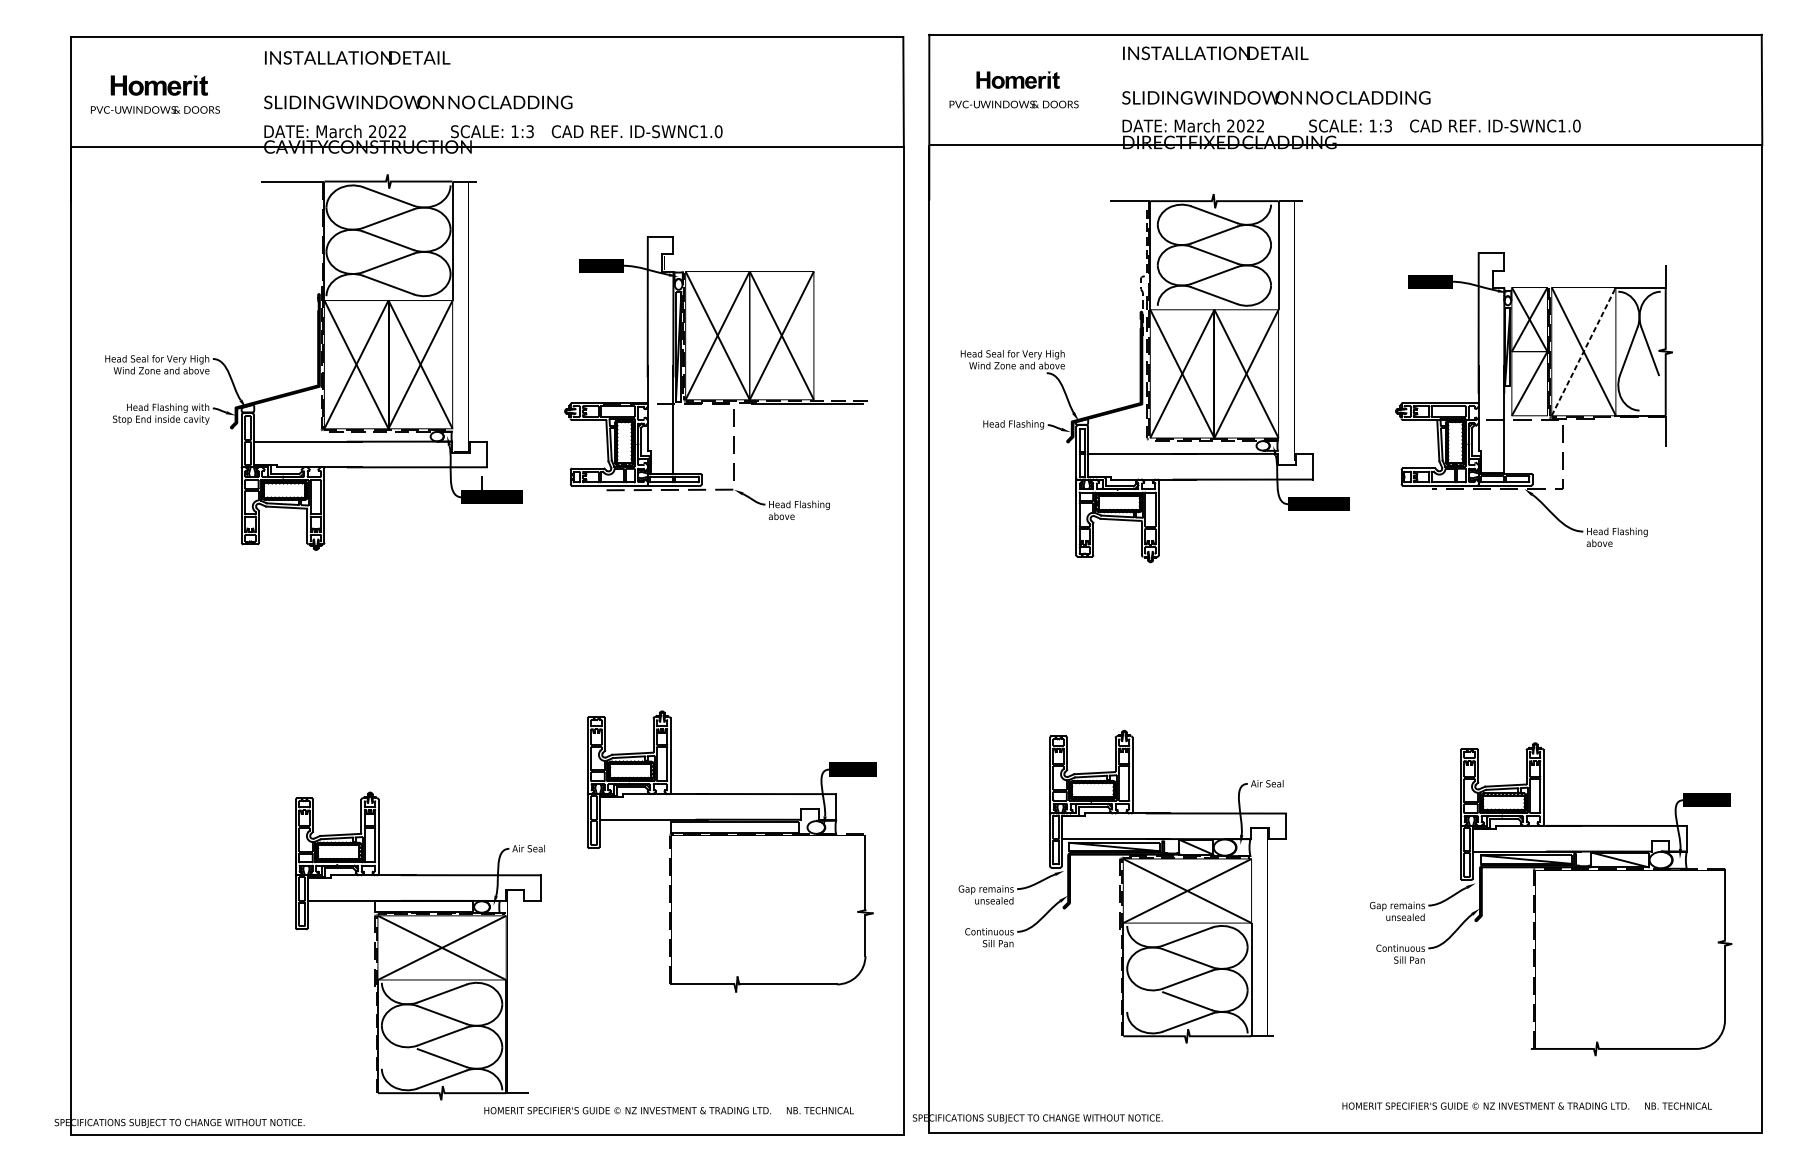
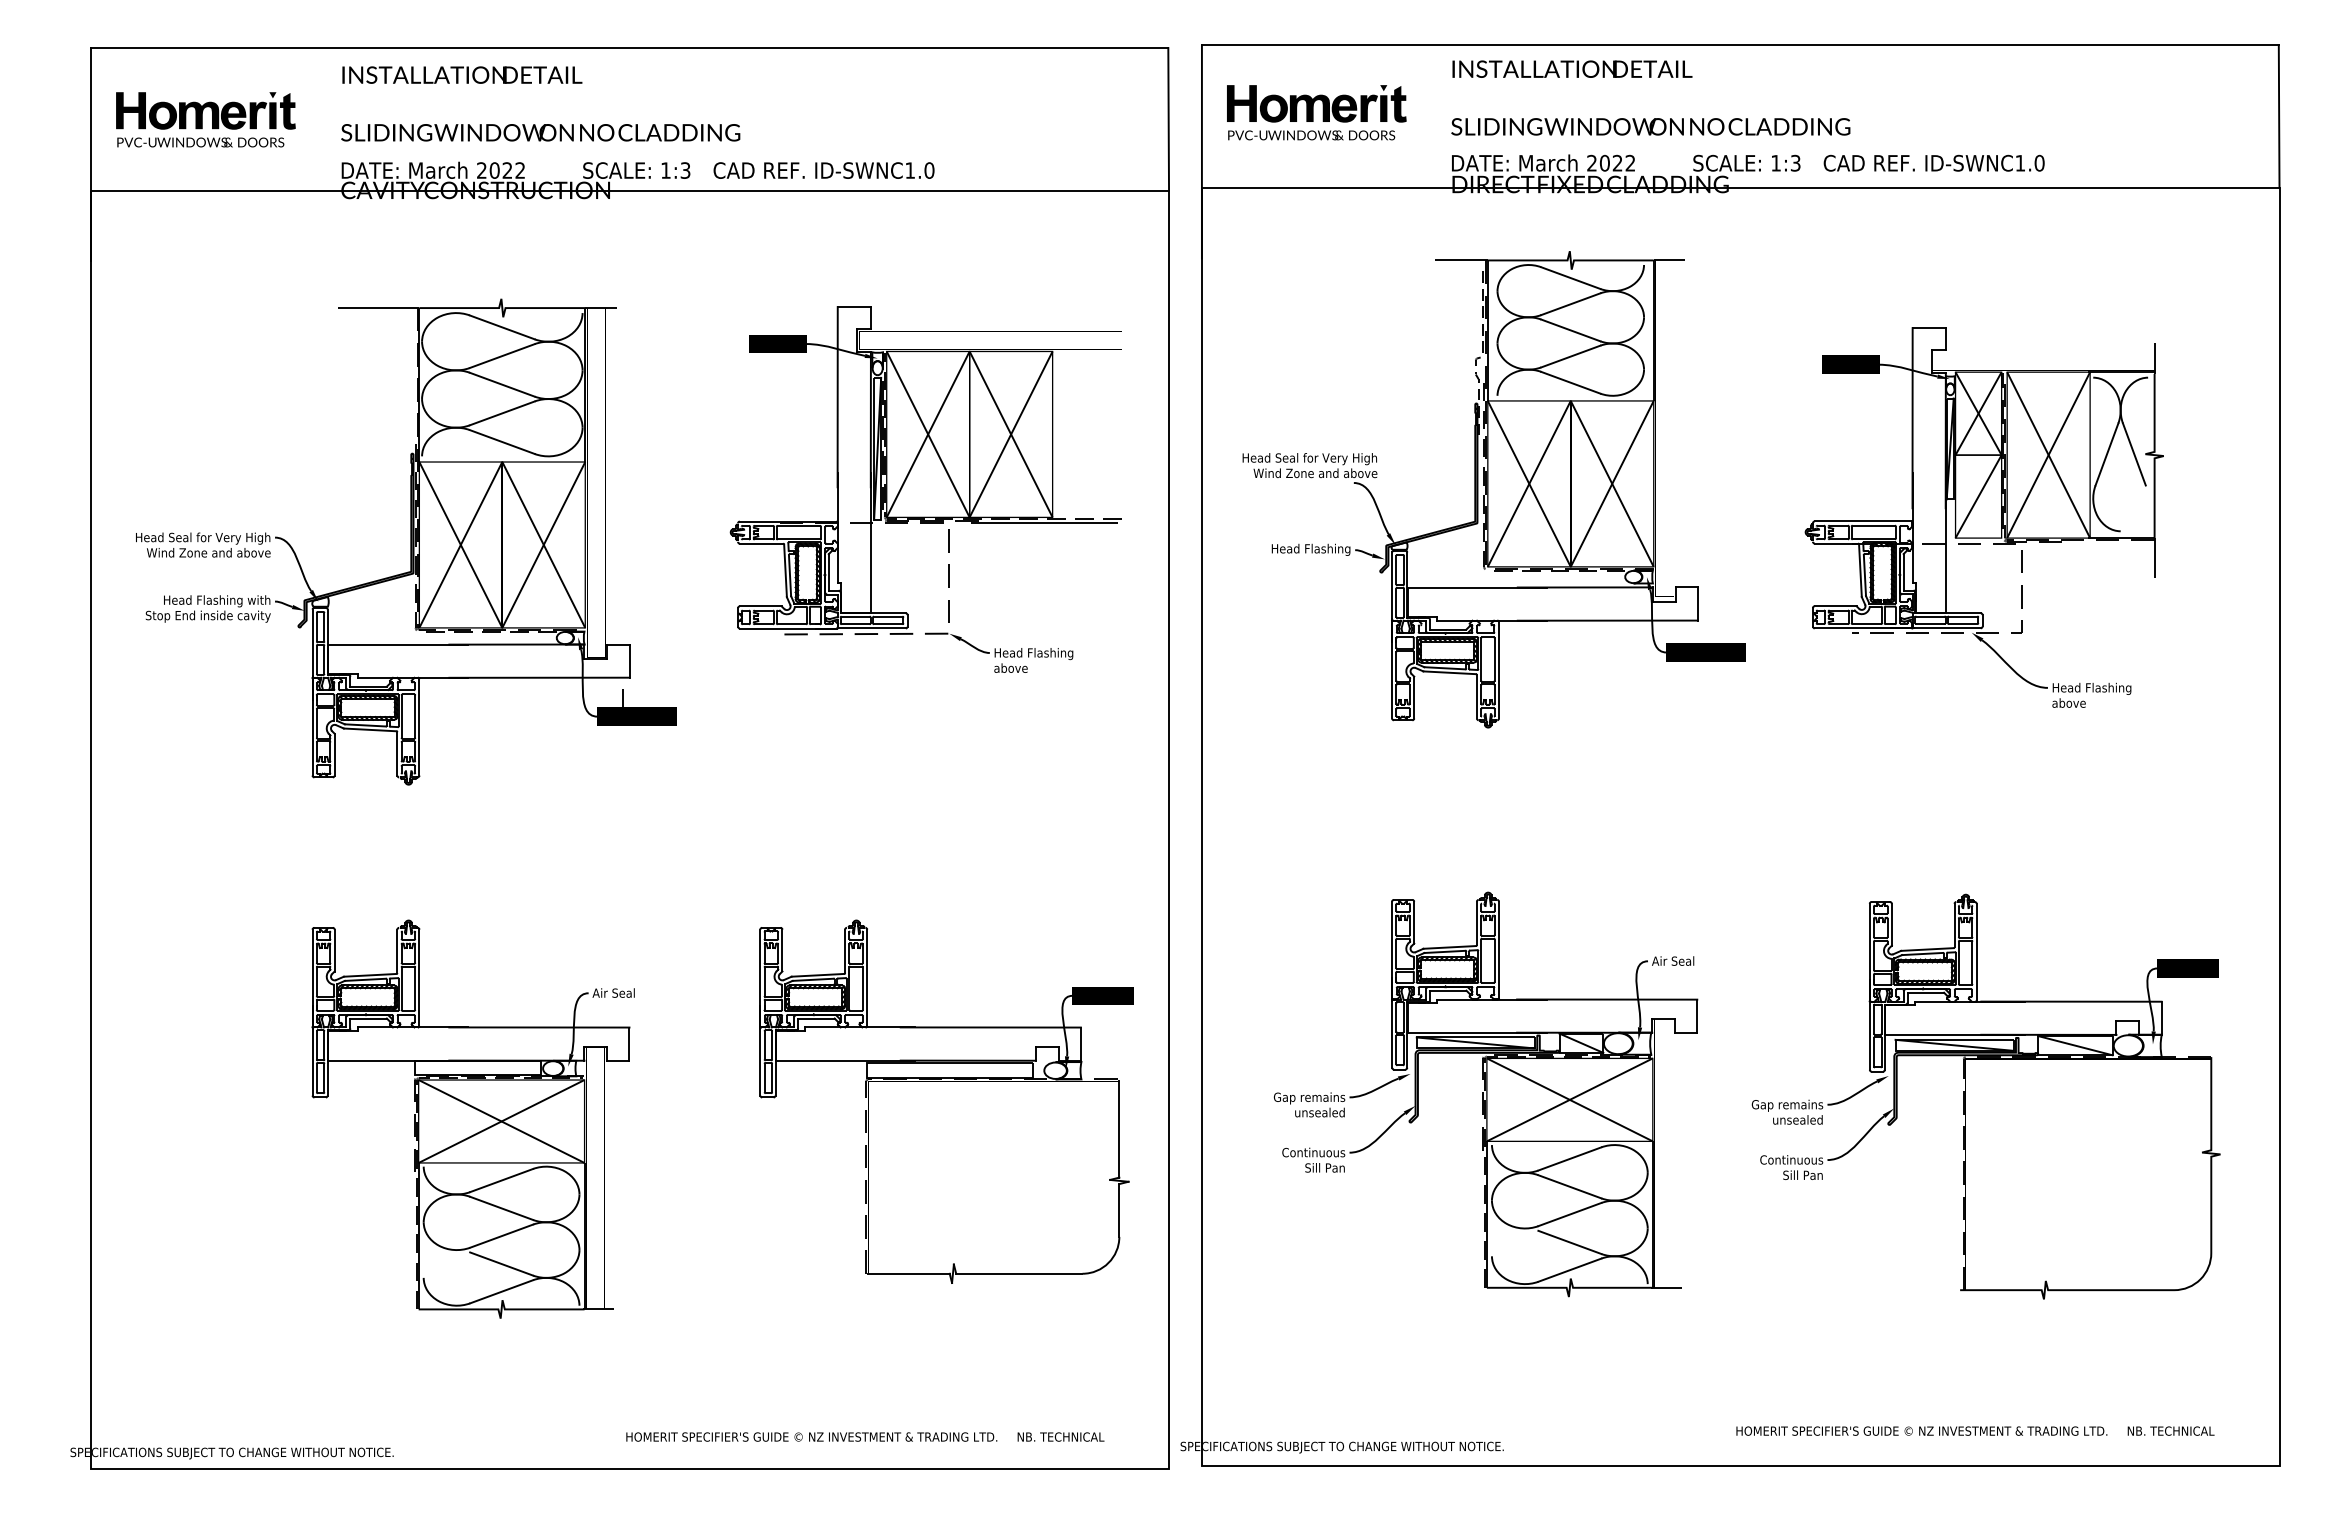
part: (1017, 79) -> (1316, 103), size x1.67
part: (159, 85) -> (205, 110), size x1.43
line: (1583, 351) -> (2048, 455), dashed -> solid
part: (314, 361) -> (406, 541), moved
part: (1122, 886) -> (1485, 1094), moved
part: (1550, 899) -> (1985, 1096), moved
part: (419, 945) -> (472, 1118), moved

